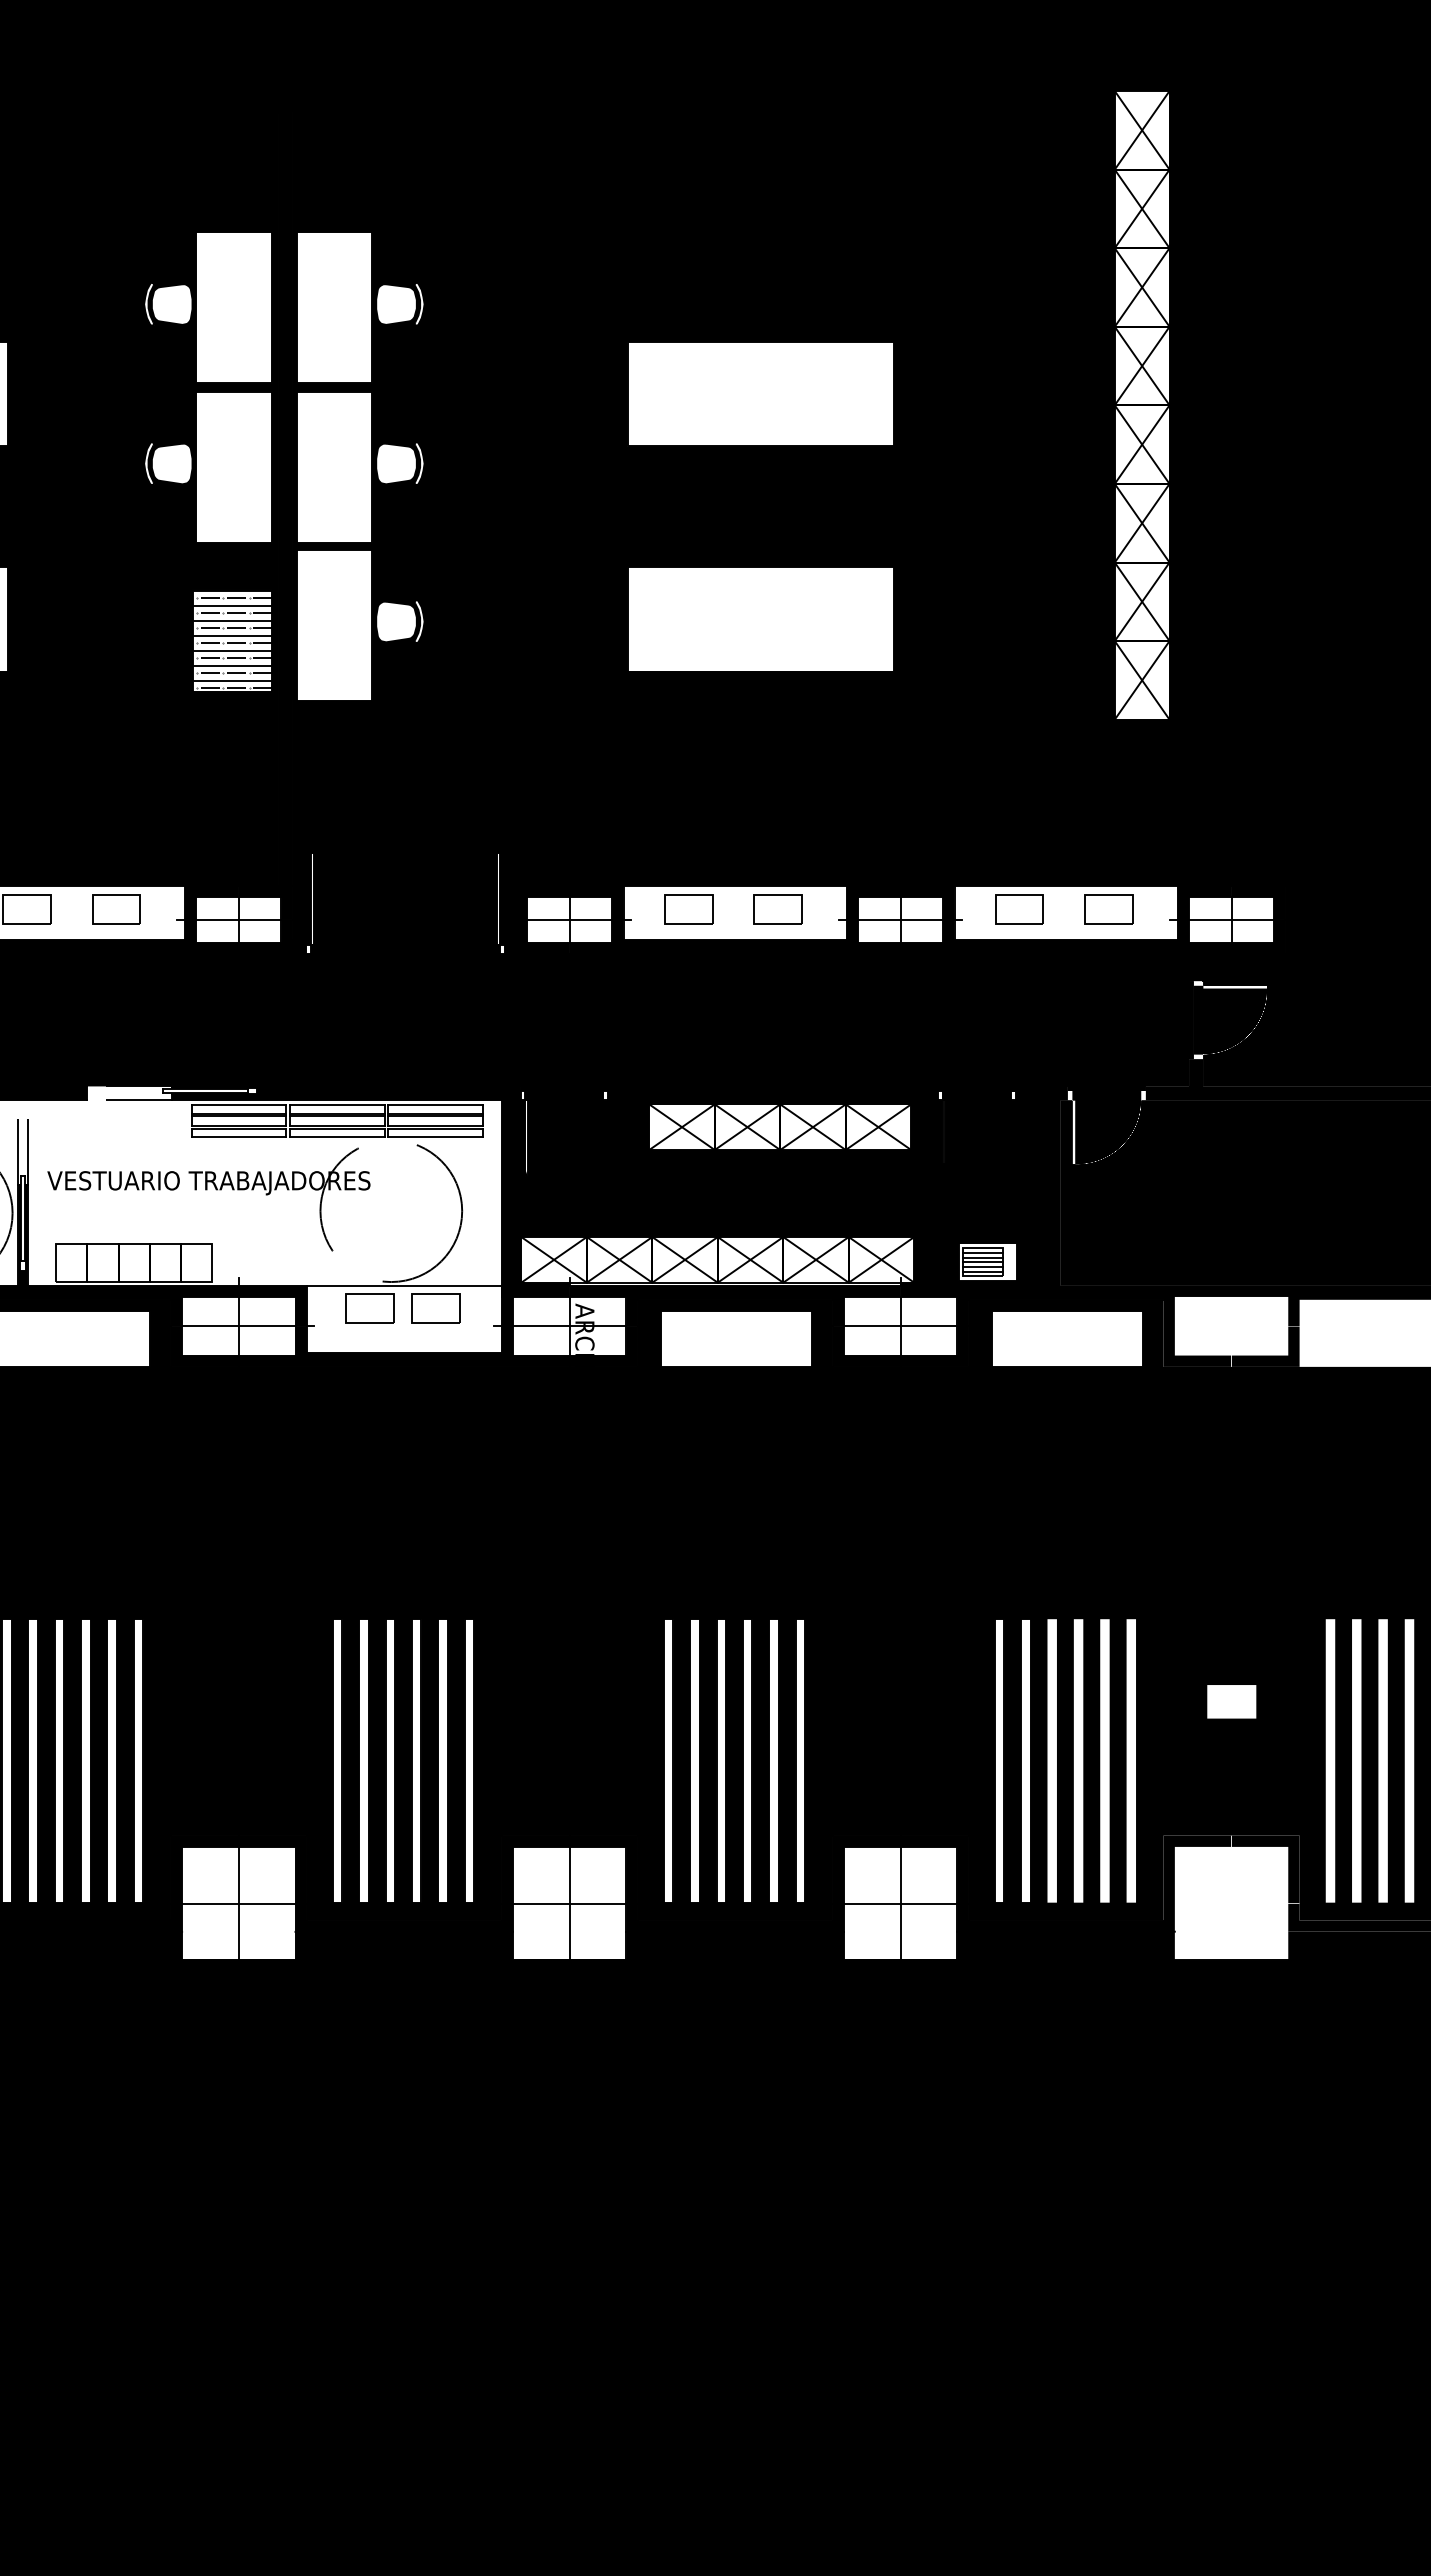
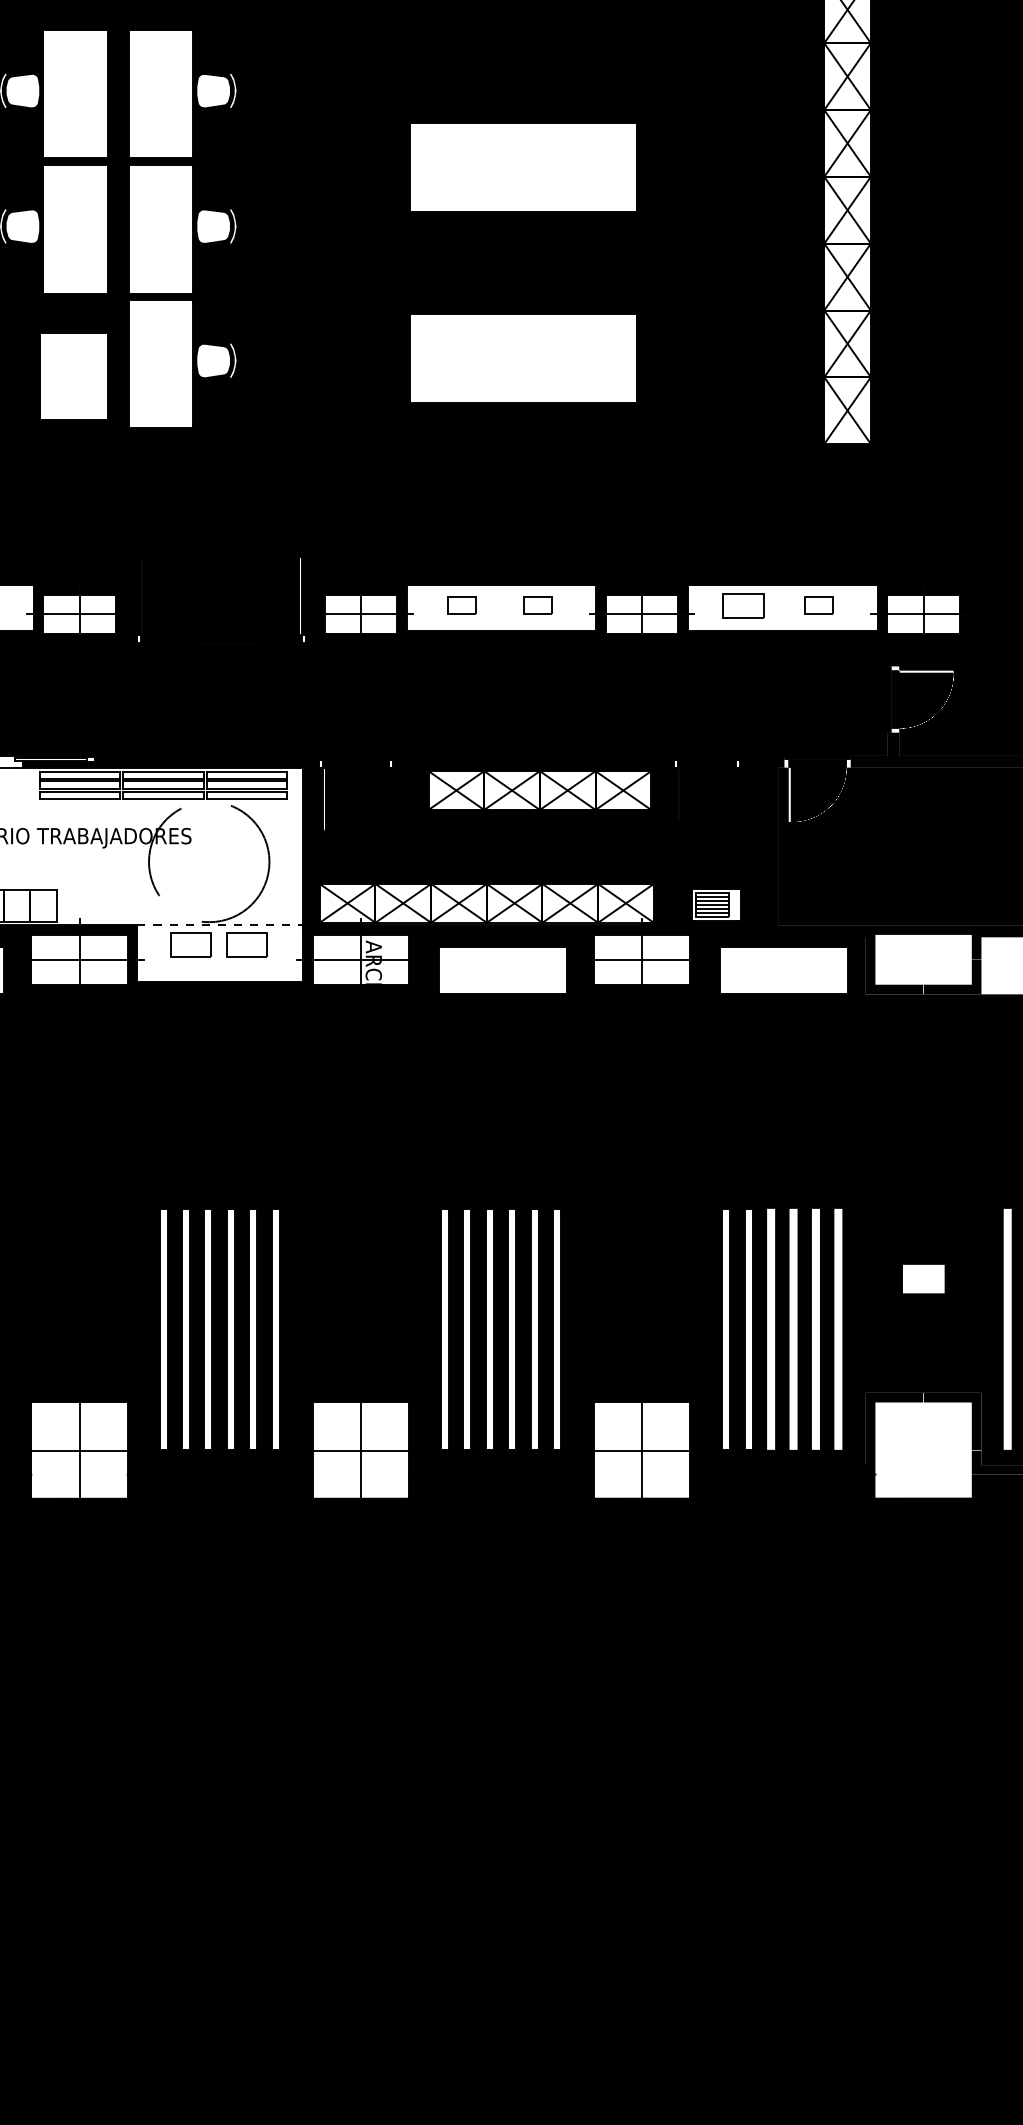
hatch: (231, 639) -> (73, 375), removed
part: (688, 909) -> (461, 605), size x0.7
part: (777, 909) -> (537, 605), size x0.7
part: (1108, 909) -> (818, 605), size x0.7
line: (404, 1285) -> (220, 925), solid -> dashed

